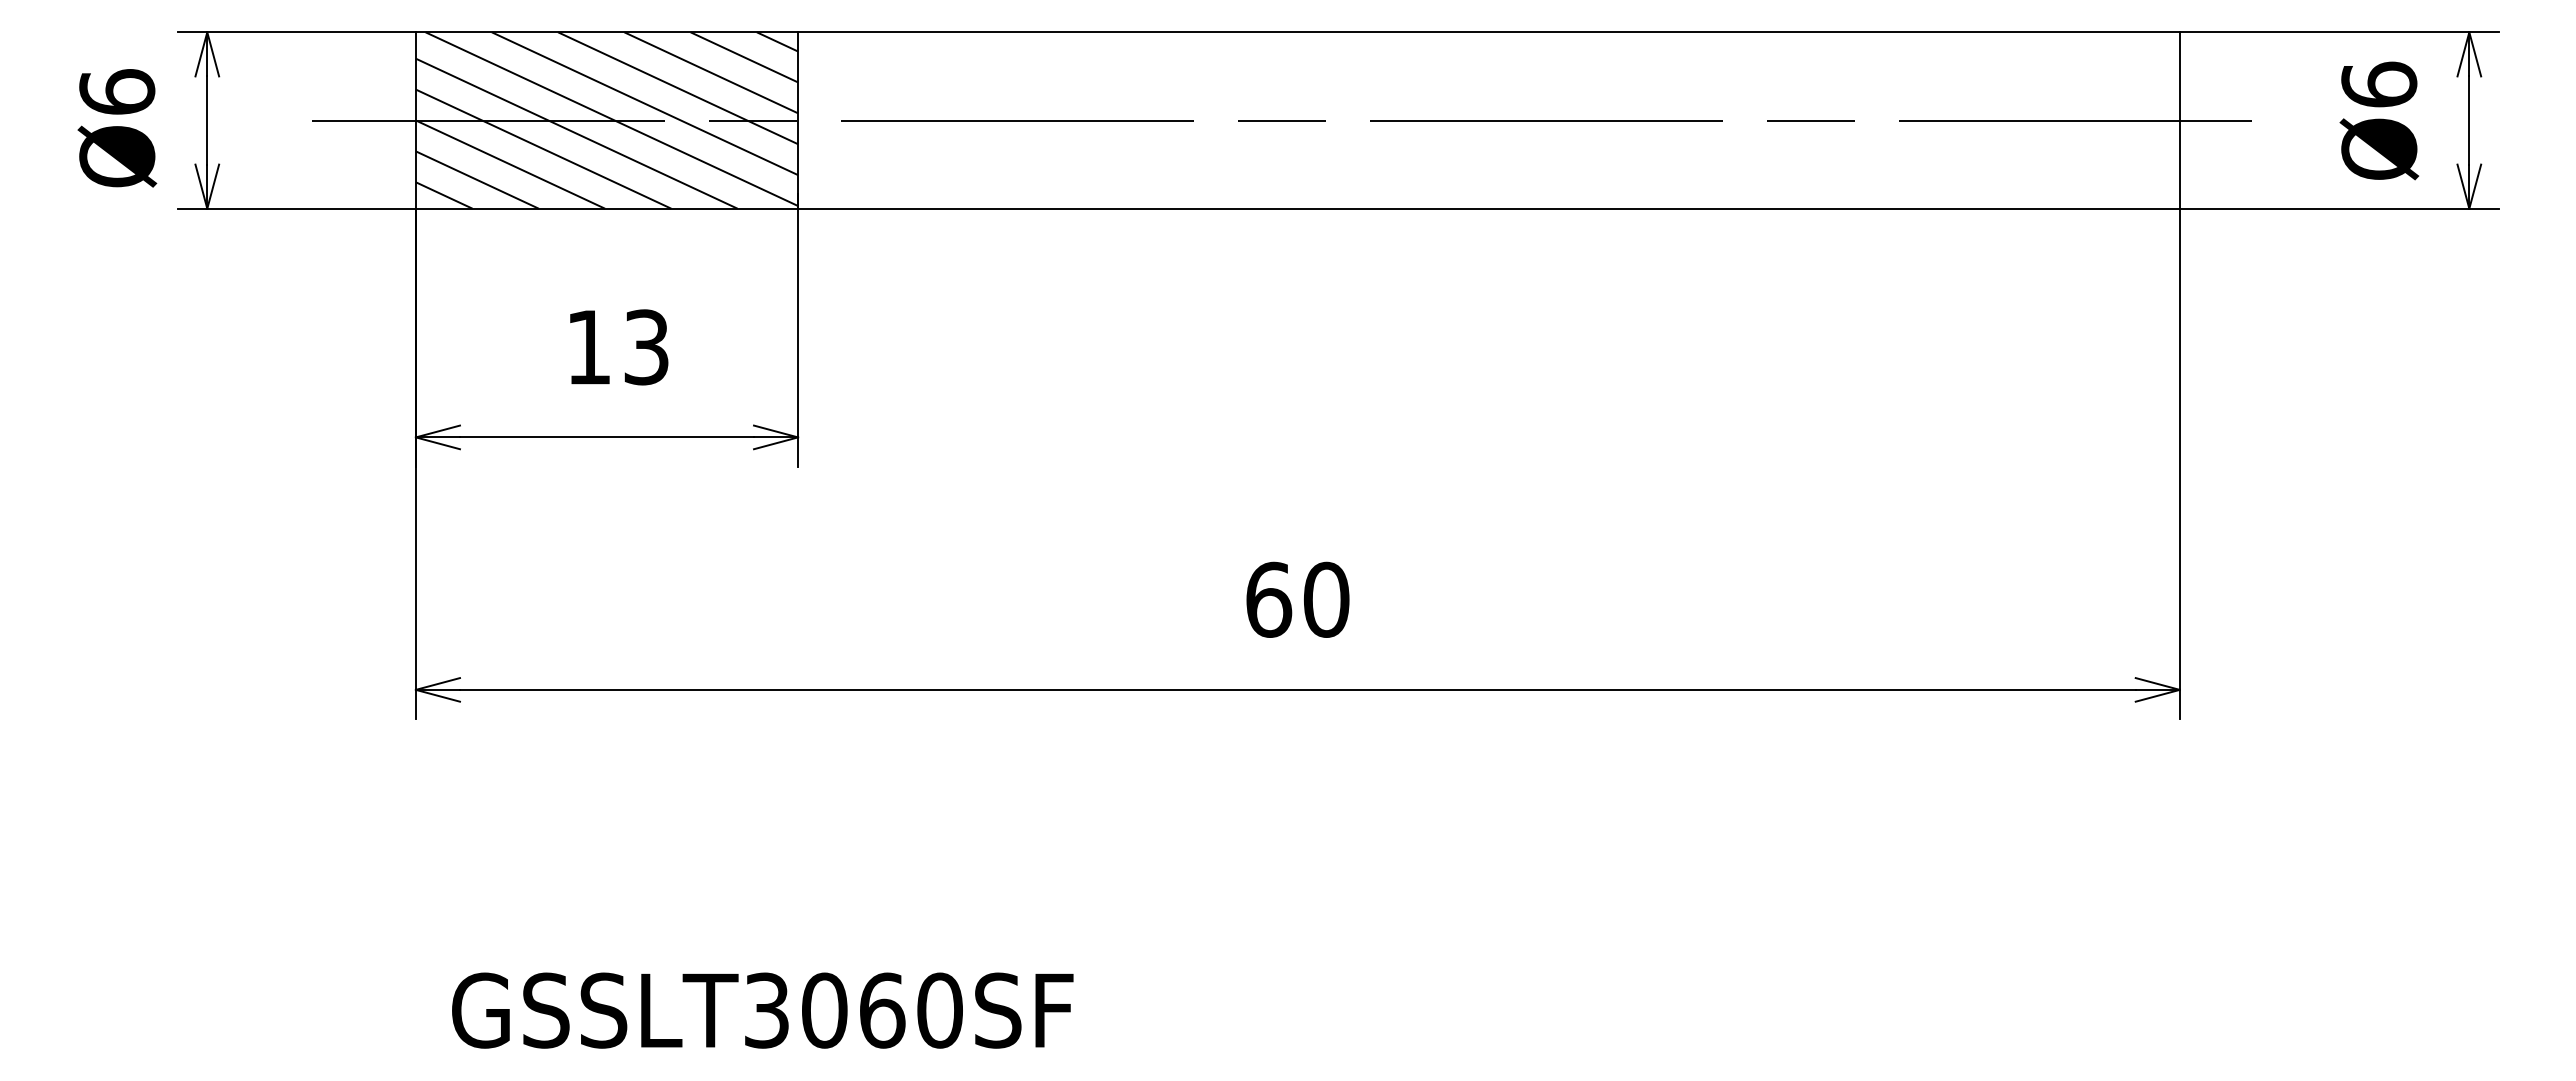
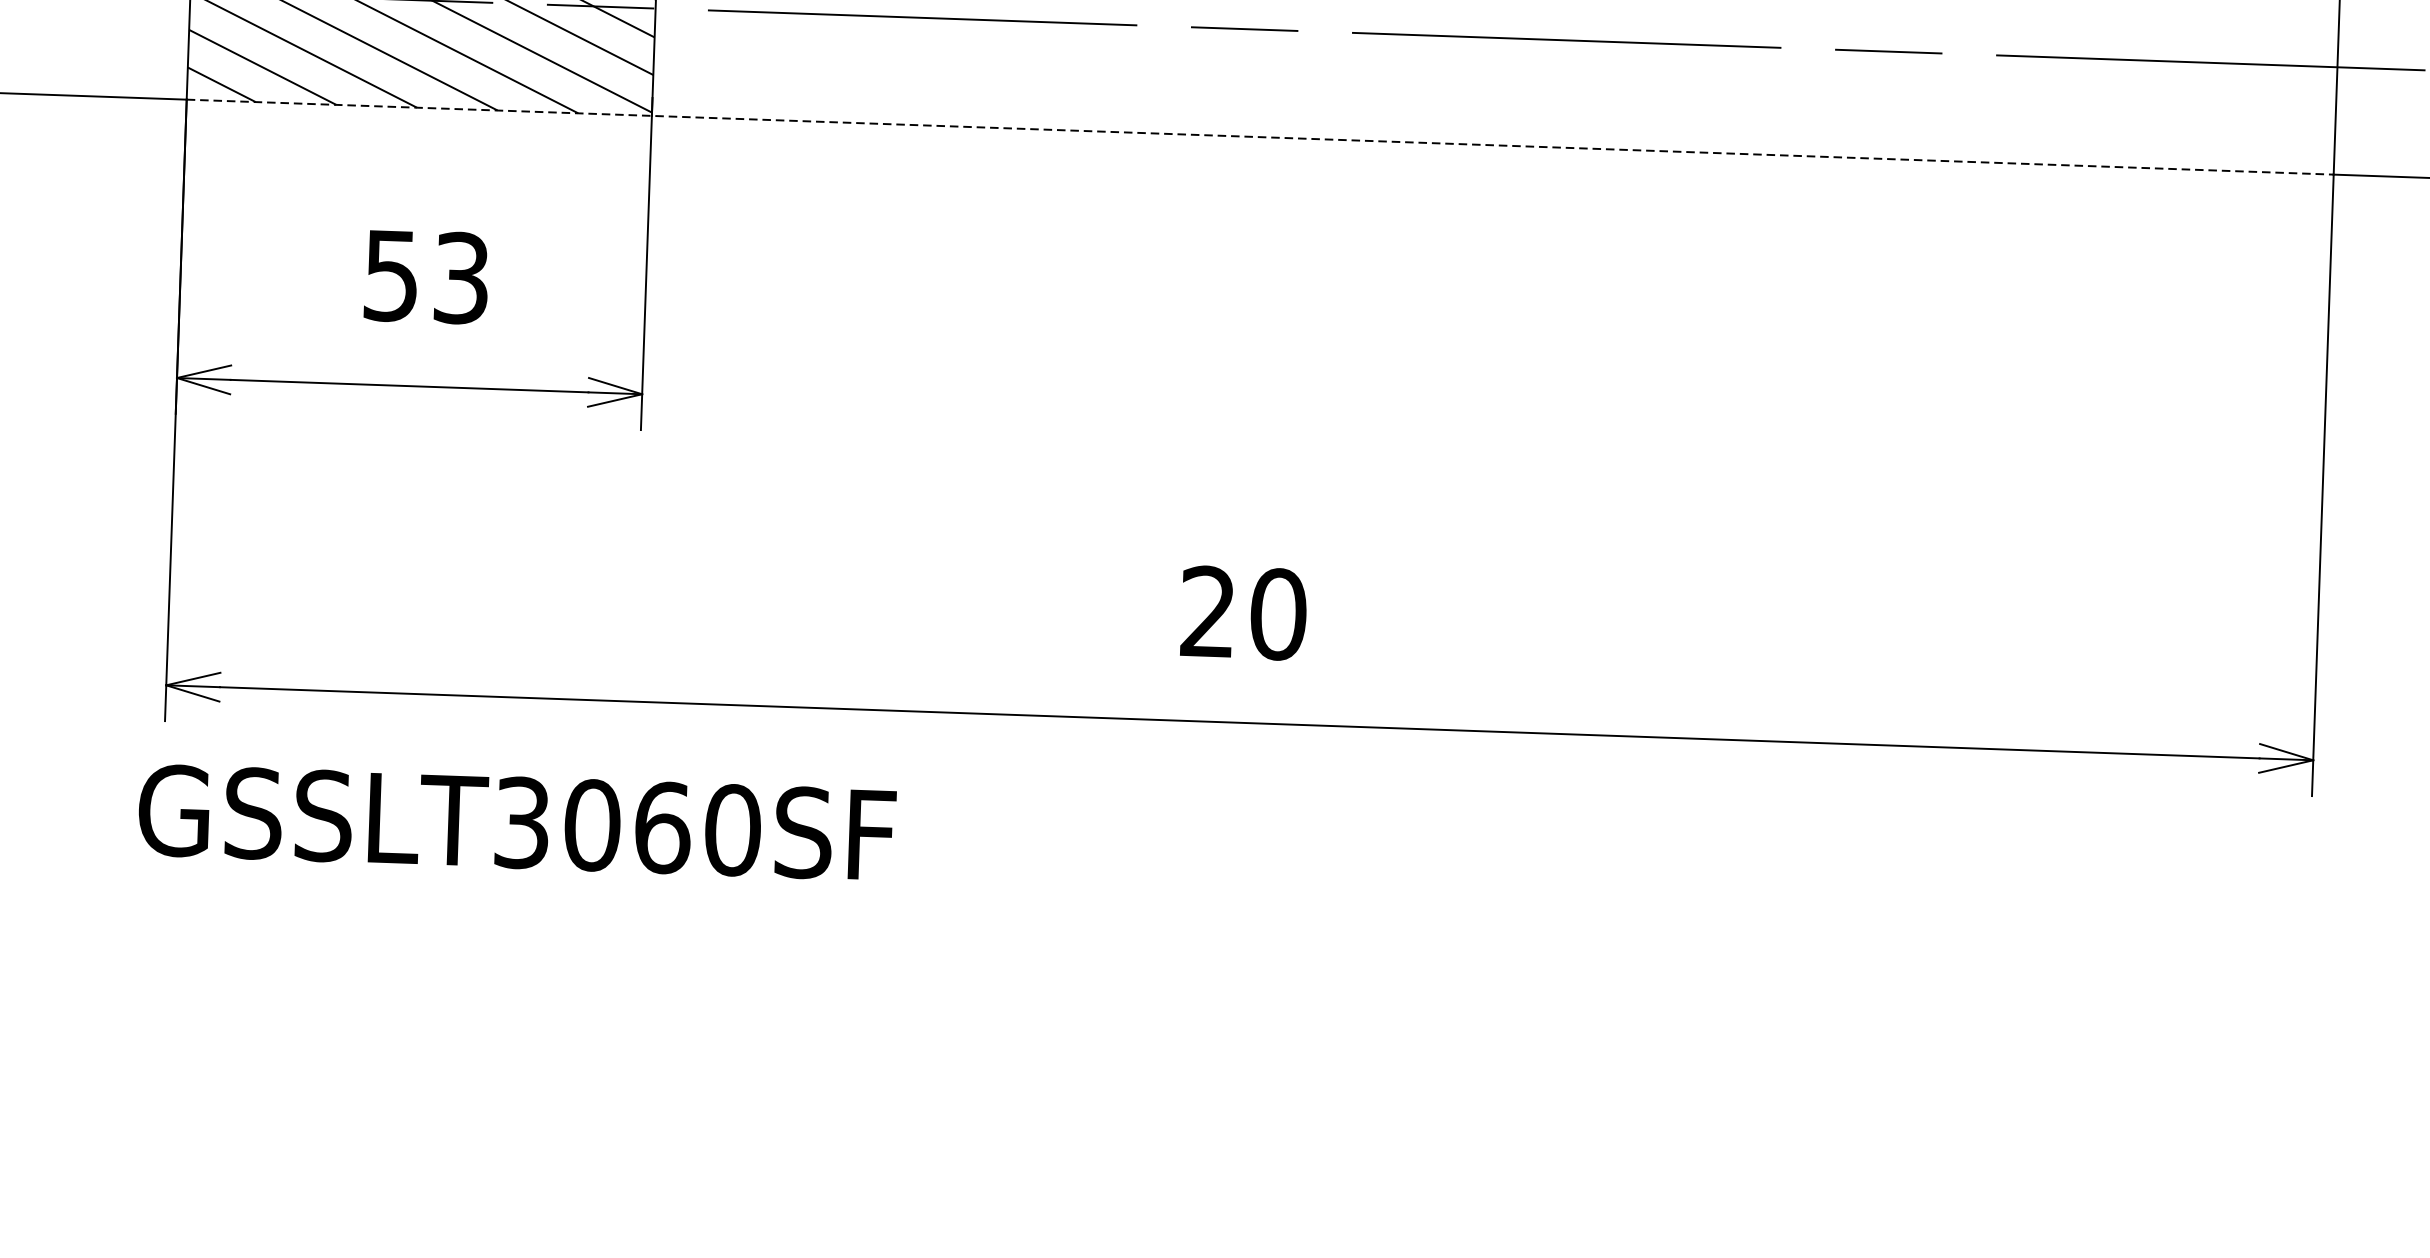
line: (1297, 208) -> (1259, 136), solid -> dashed
text: (588, 347) -> (390, 275), 13 -> 53
text: (1269, 599) -> (1209, 611), 60 -> 20
text: (762, 1010) -> (516, 822), moved

